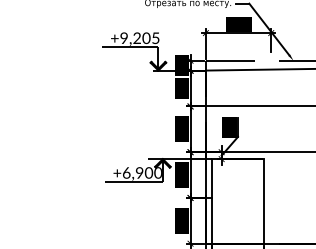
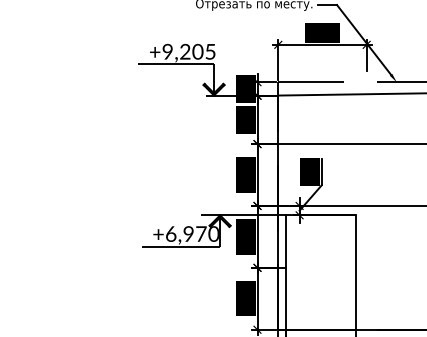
text: (148, 172) -> (200, 233), +6,900 -> +6,970

